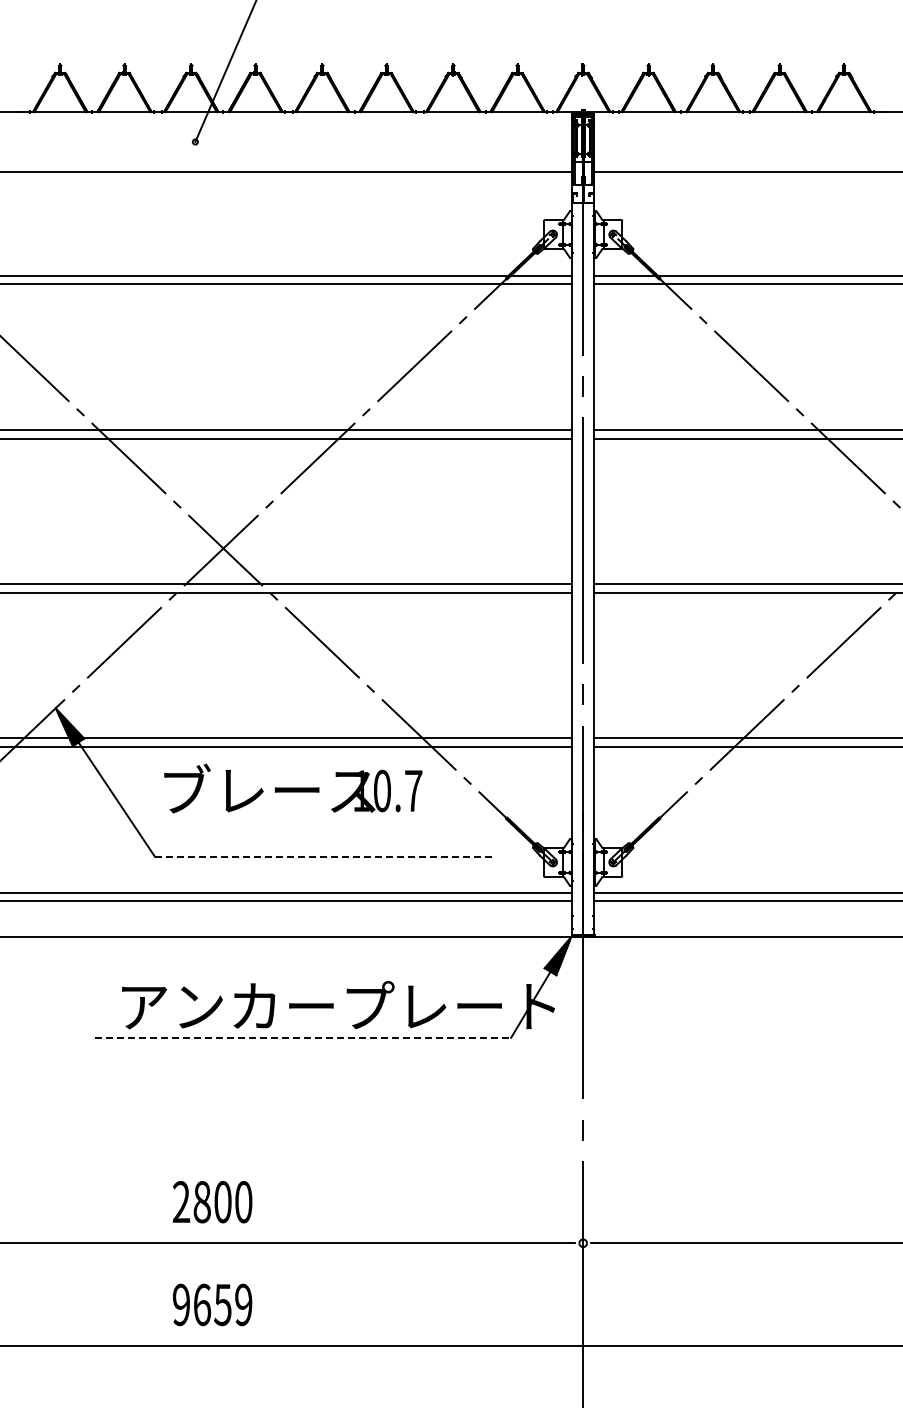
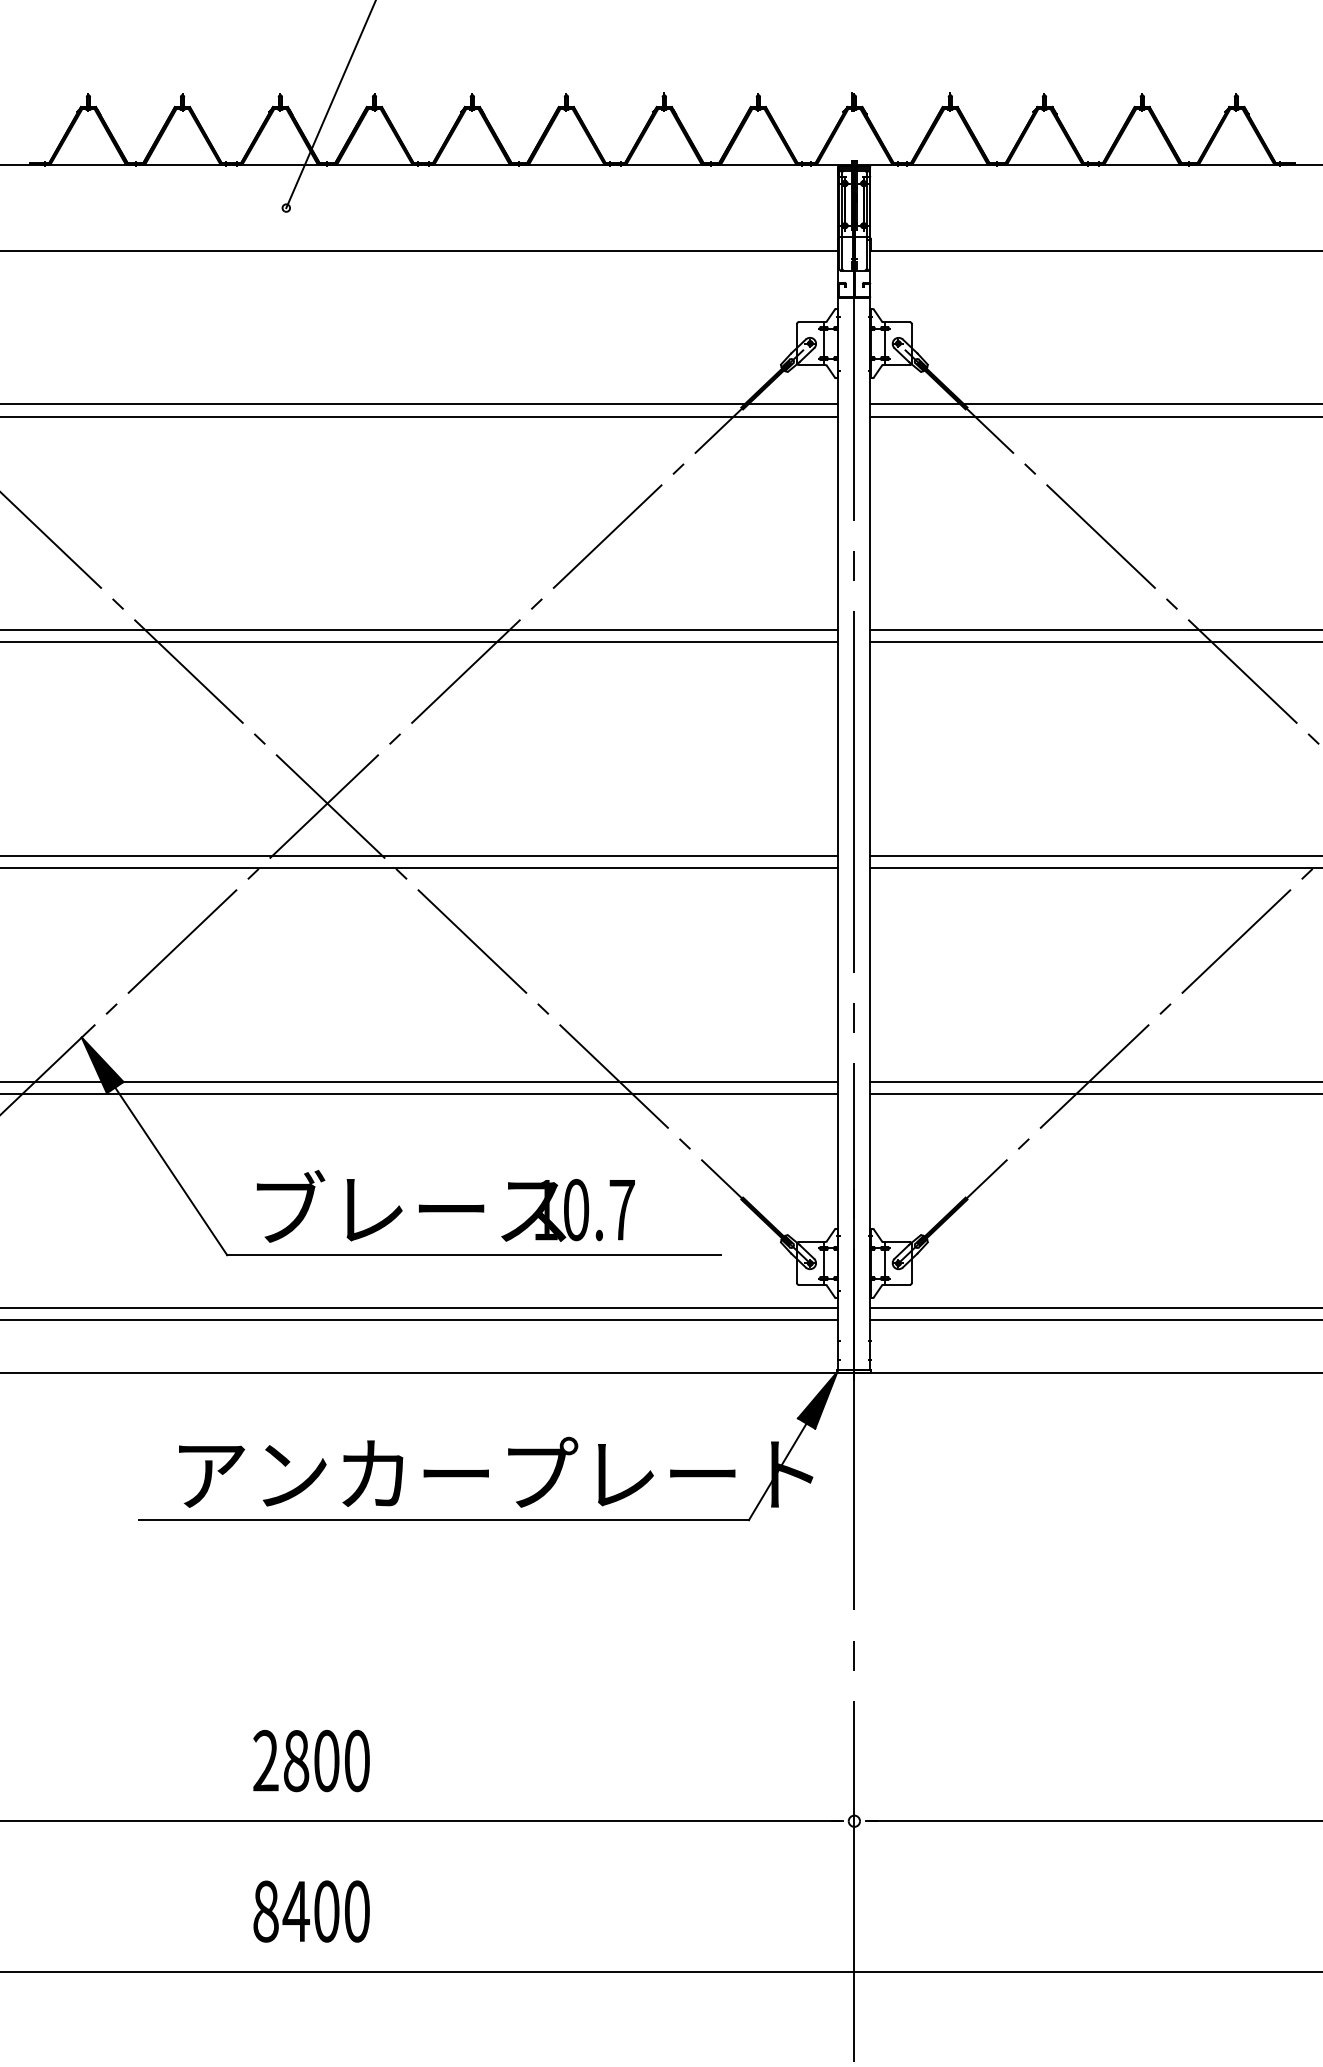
text: (293, 788) -> (446, 1206), moved
line: (323, 856) -> (474, 1254), dashed -> solid
line: (303, 1037) -> (444, 1519), dashed -> solid
text: (212, 1304) -> (311, 1910), 9659 -> 8400

